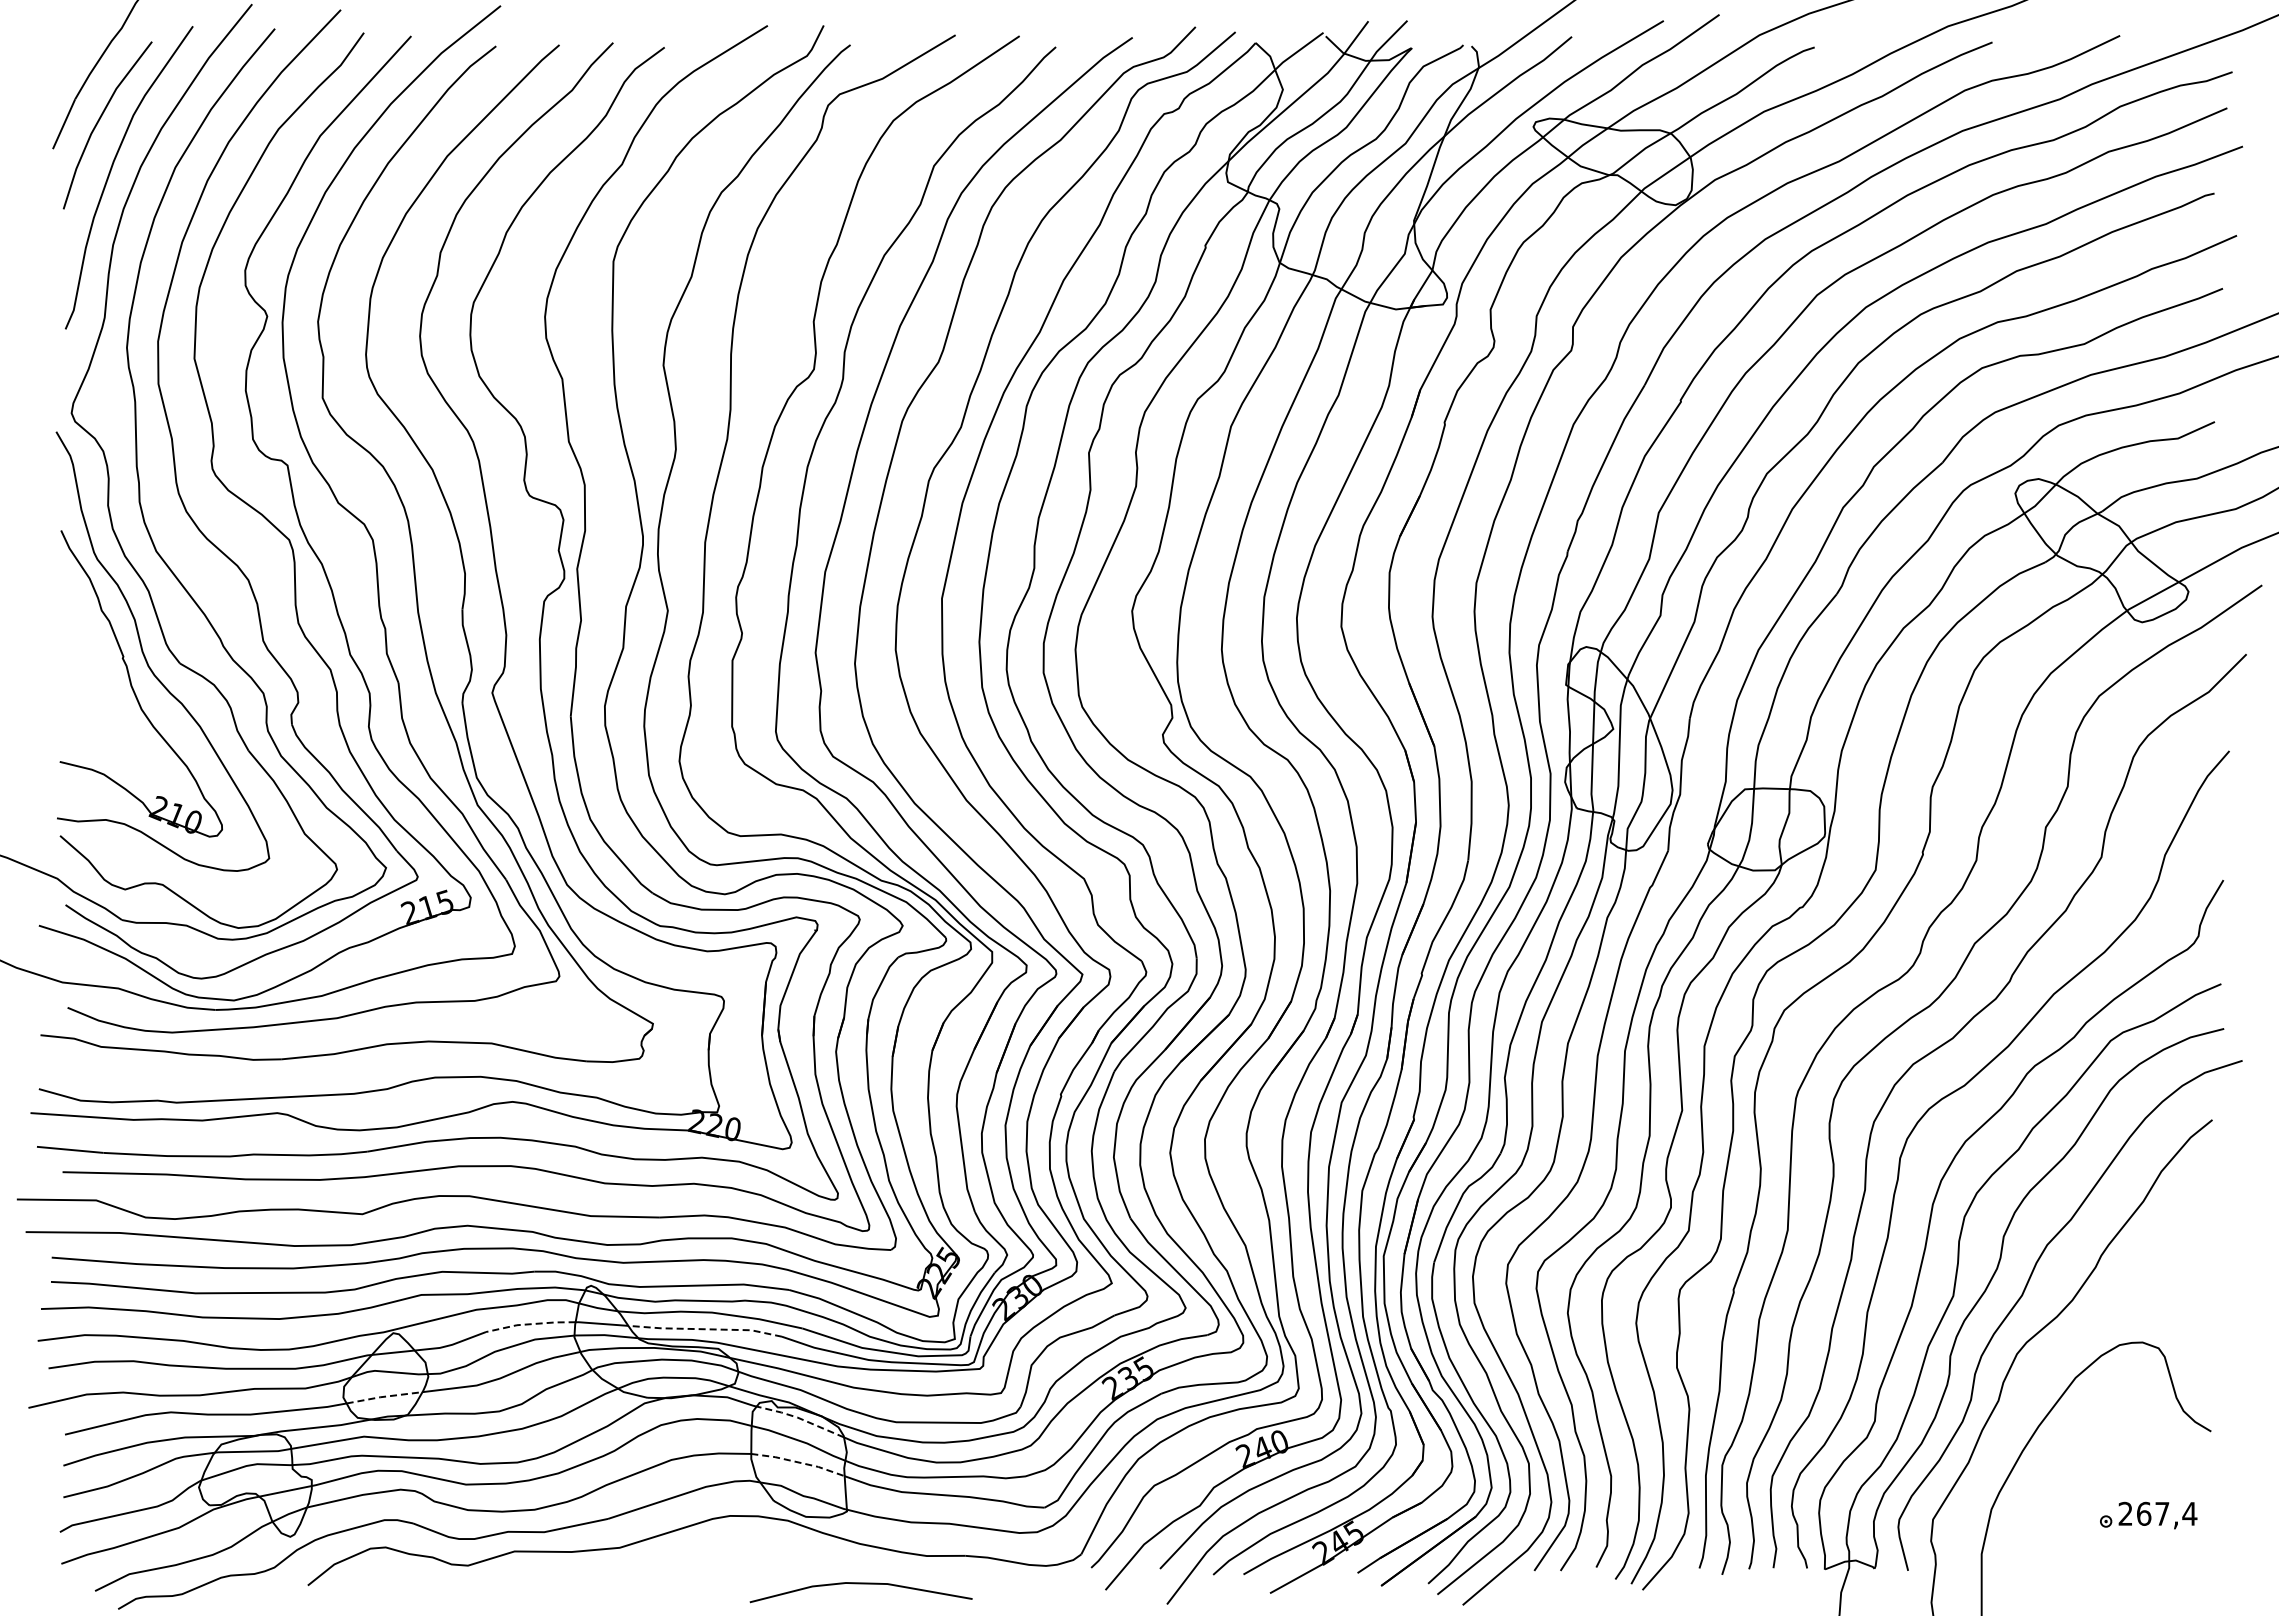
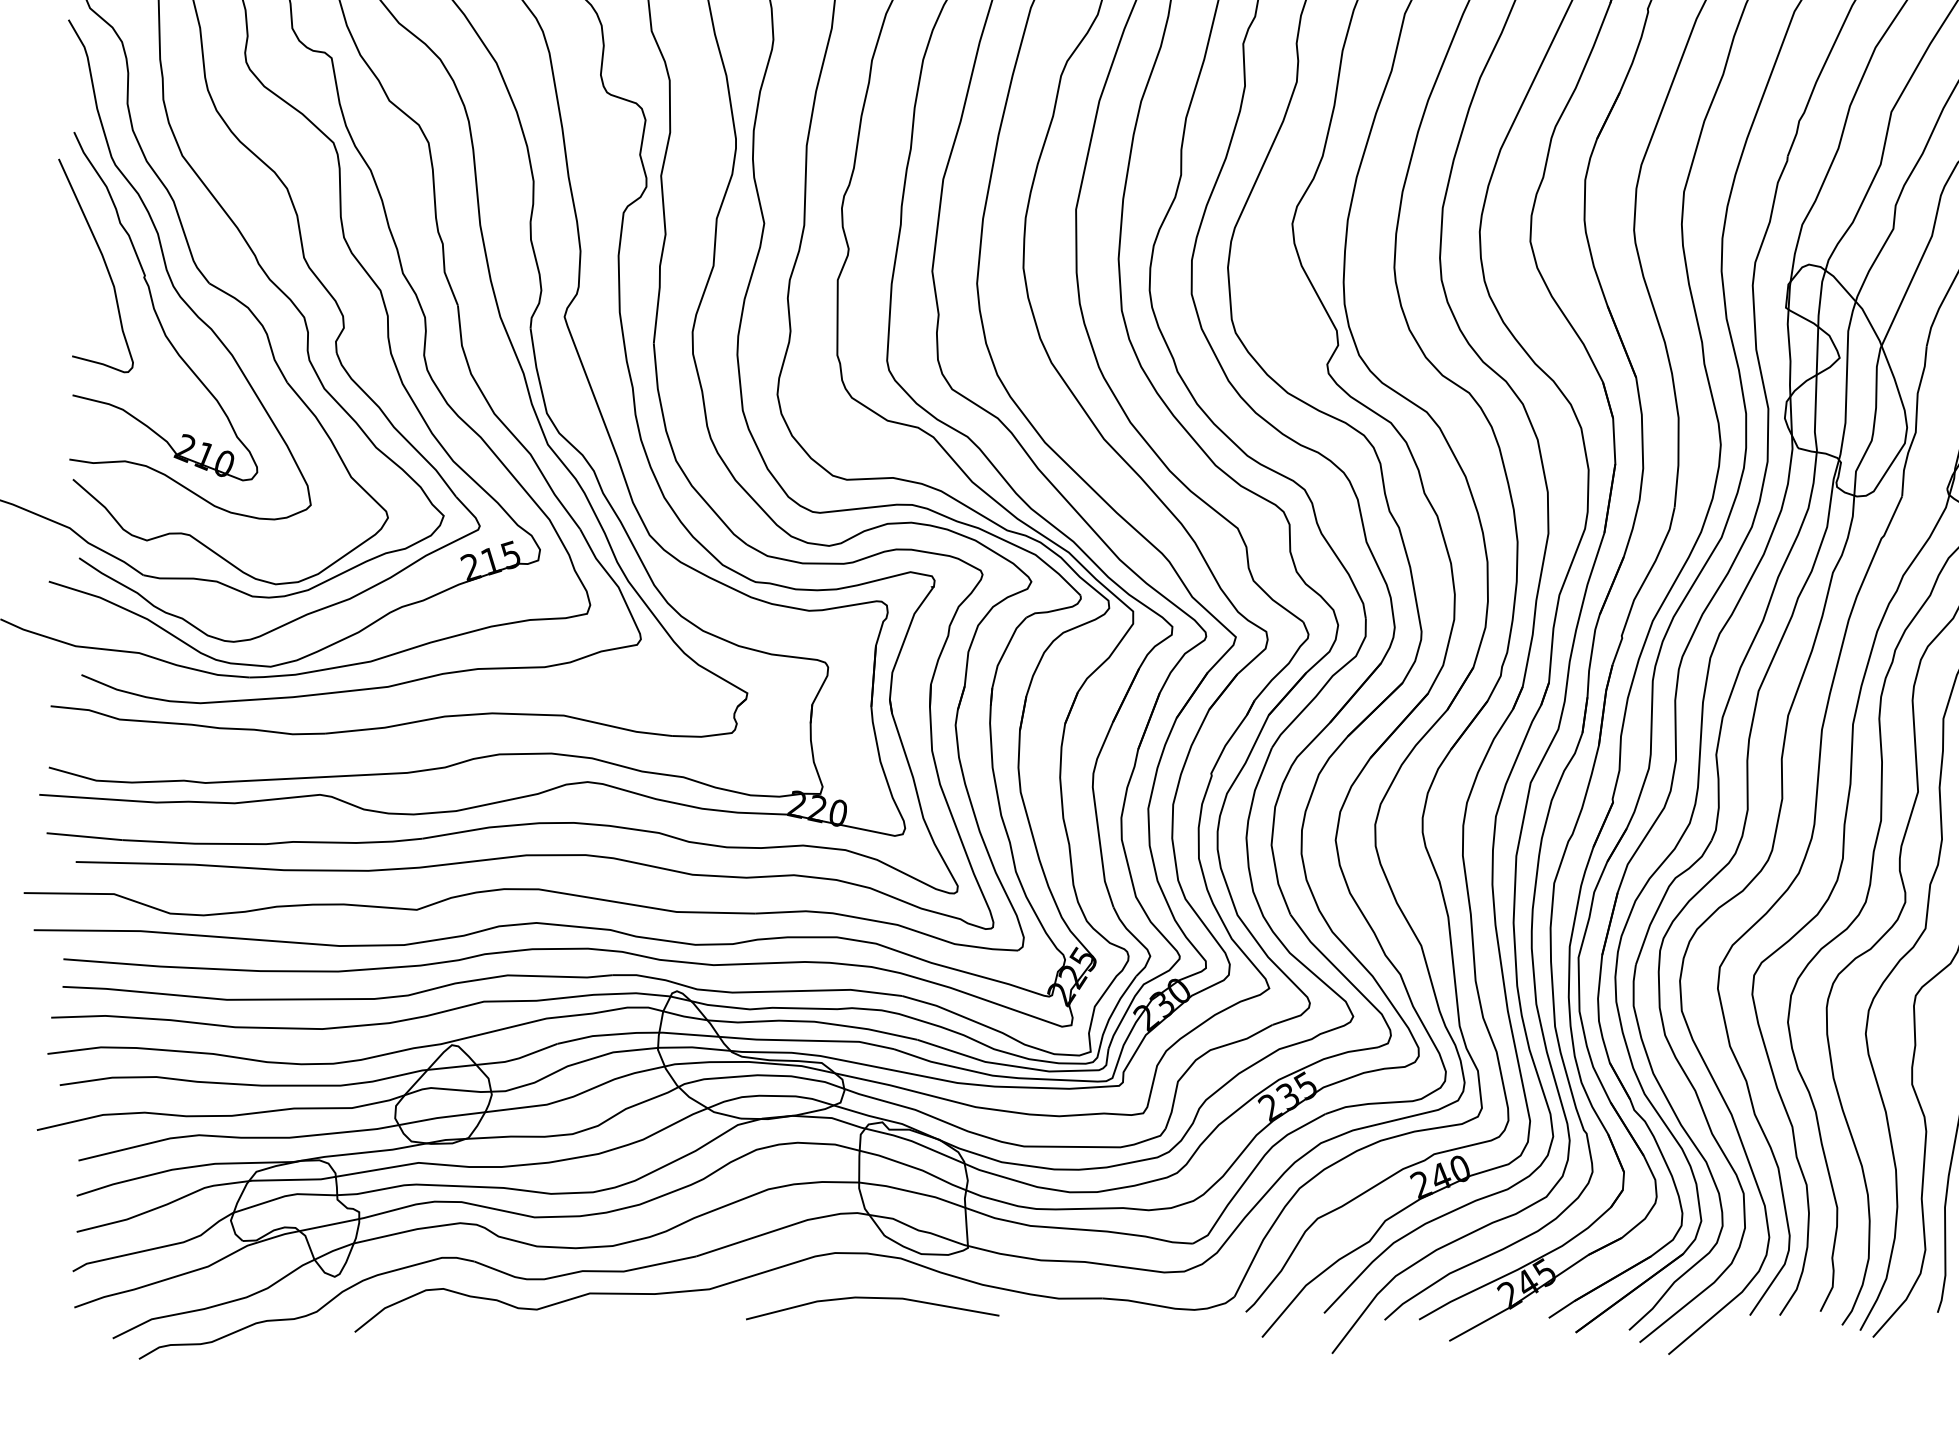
curve: (87, 646) -> (104, 264), added
line: (530, 1324) -> (608, 1035), dashed -> solid
line: (705, 1329) -> (807, 1040), dashed -> solid
line: (384, 1396) -> (441, 1117), dashed -> solid
line: (800, 1418) -> (915, 1142), dashed -> solid
line: (798, 1462) -> (912, 1192), dashed -> solid
line: (860, 1584) -> (871, 1299), moved

